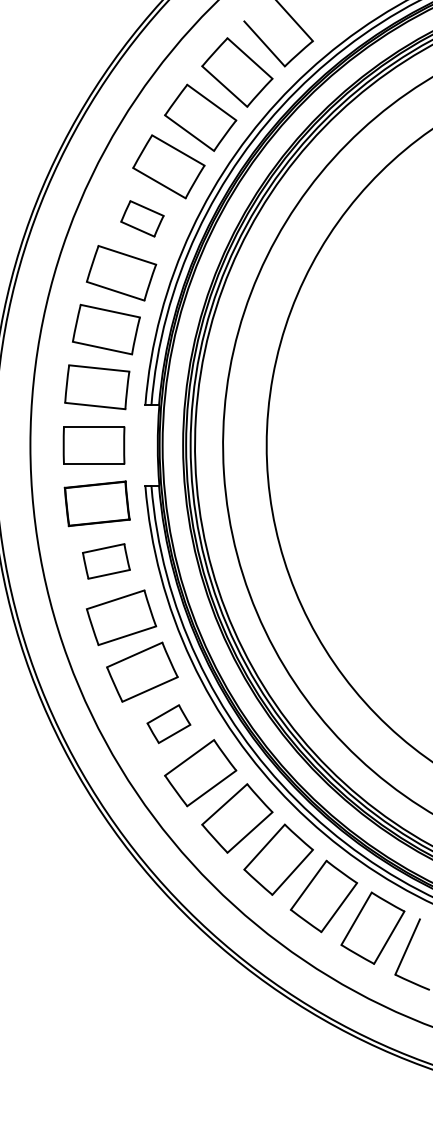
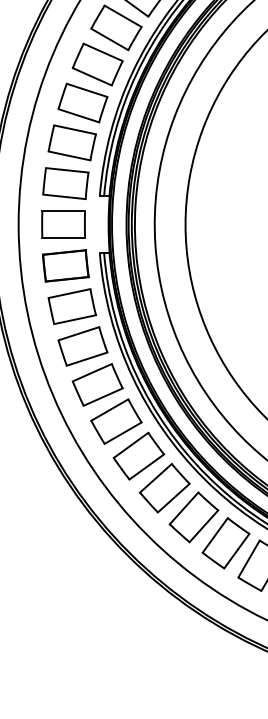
part: (142, 218) -> (97, 64), size x1.67
part: (106, 561) -> (72, 306), size x1.43
part: (168, 723) -> (116, 421), size x1.67

